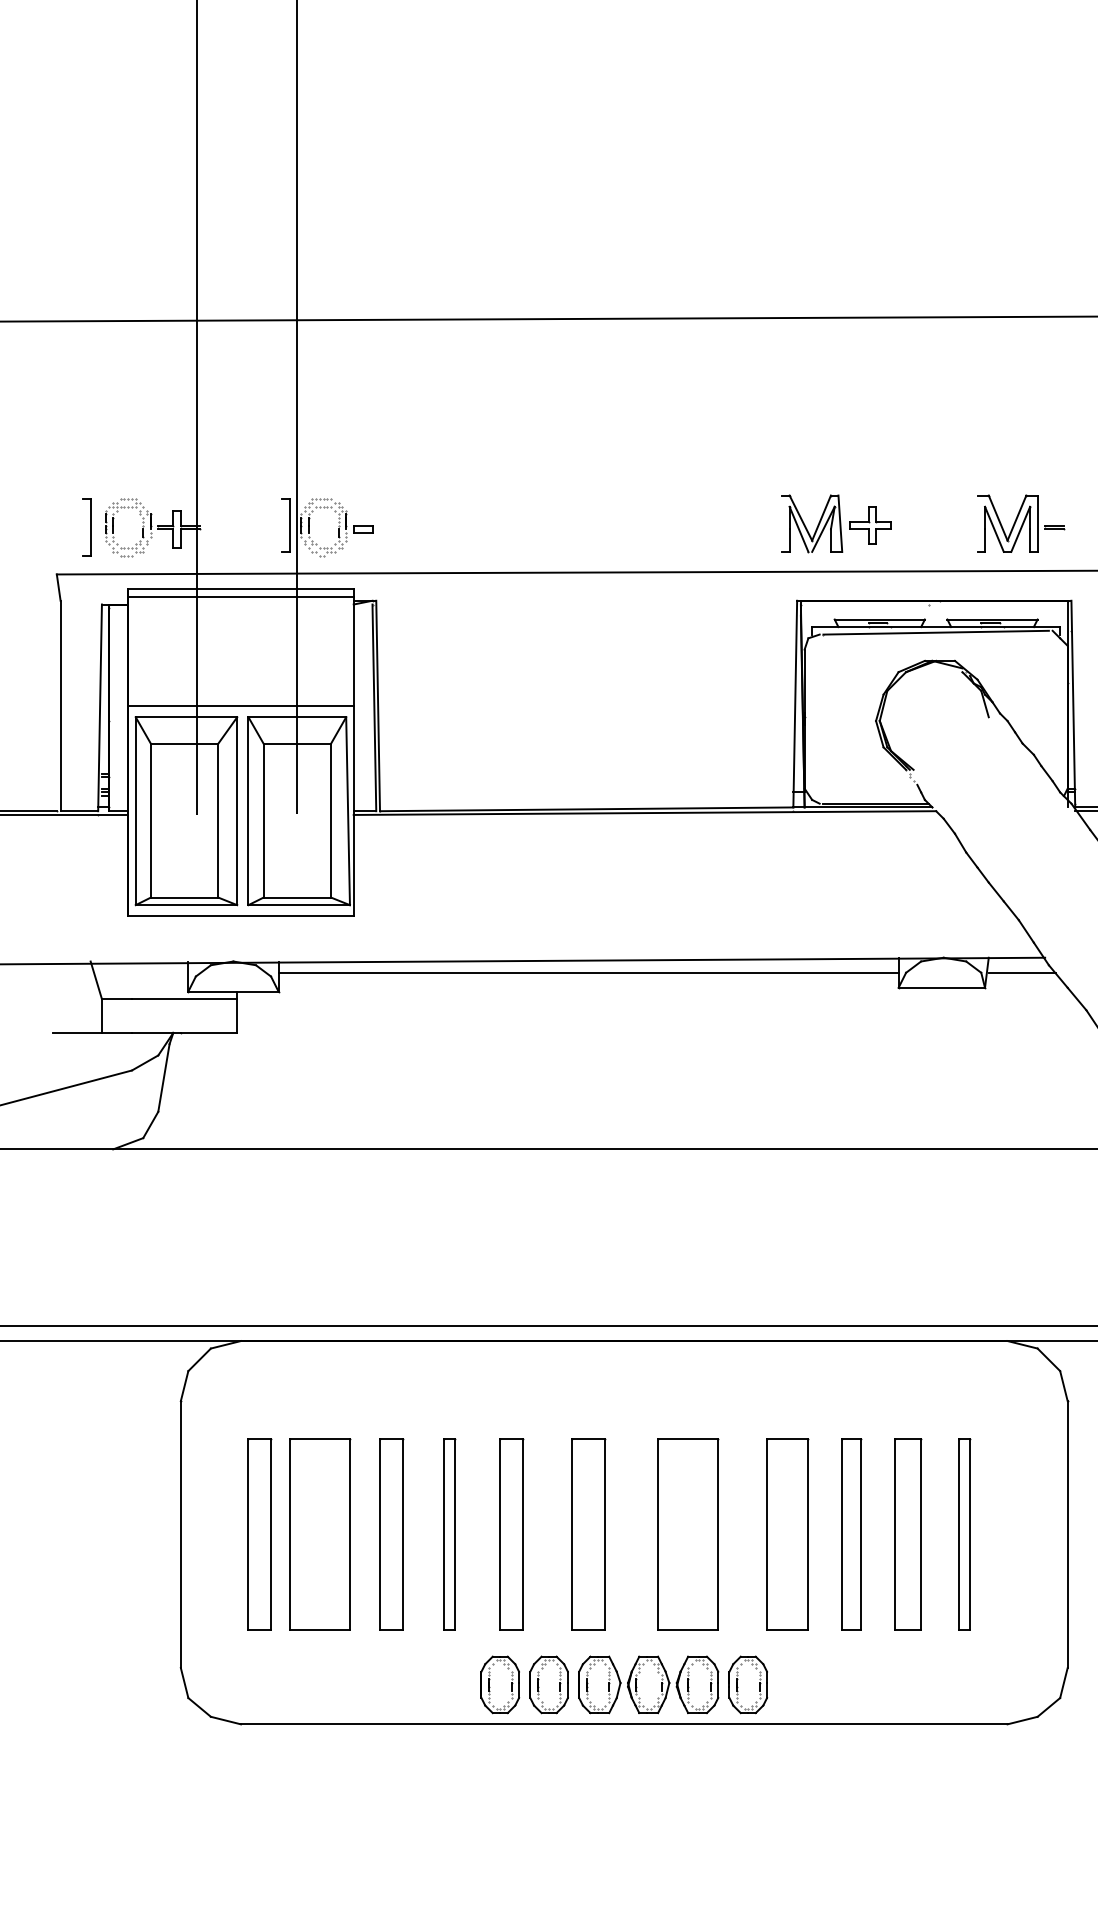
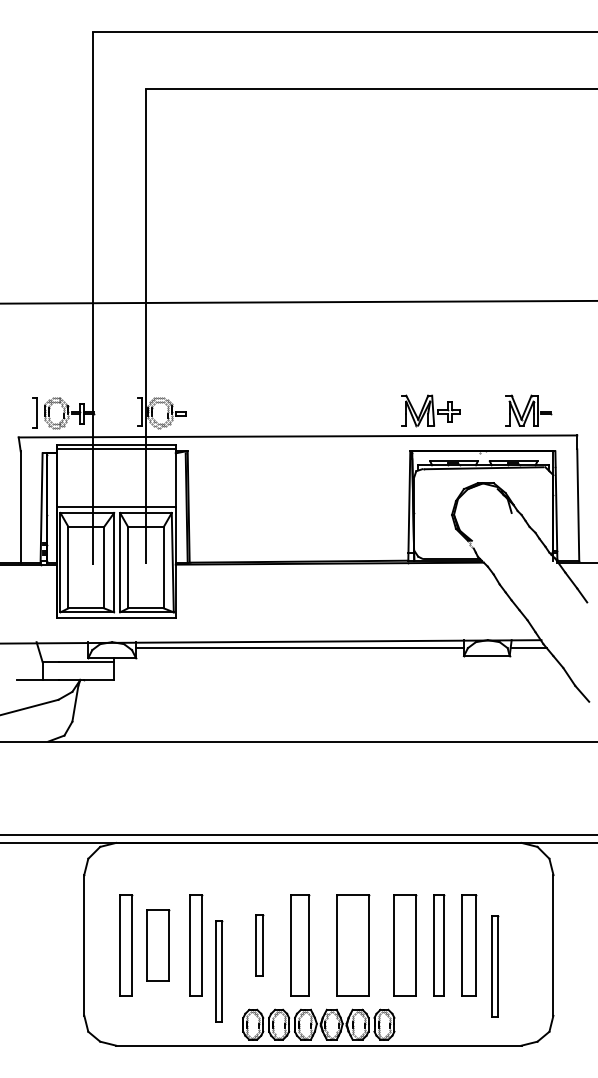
part: (321, 1534) -> (158, 945), size x0.7
part: (449, 1534) -> (219, 971), moved
part: (512, 1534) -> (259, 945), size x0.6
part: (965, 1534) -> (495, 966), moved

